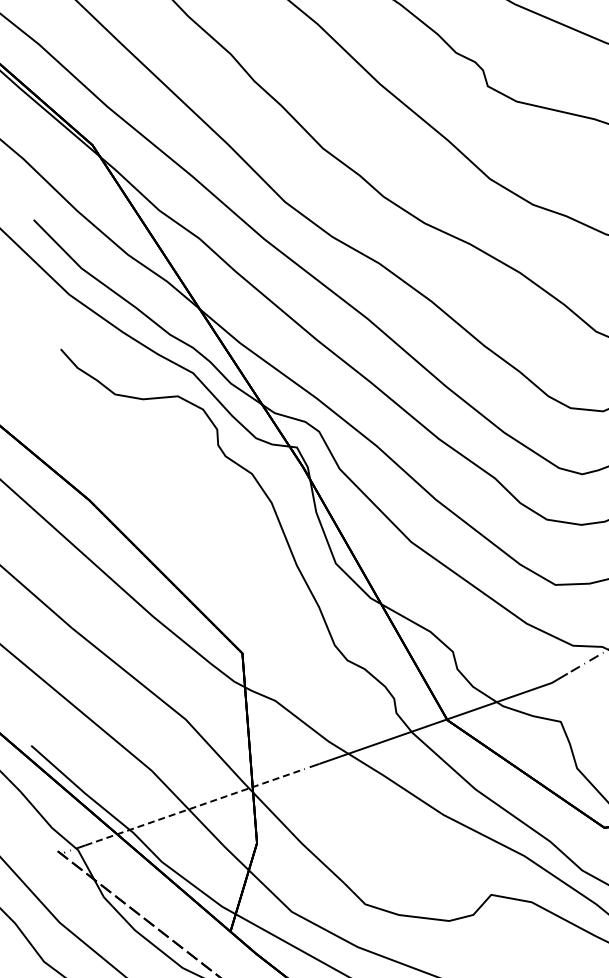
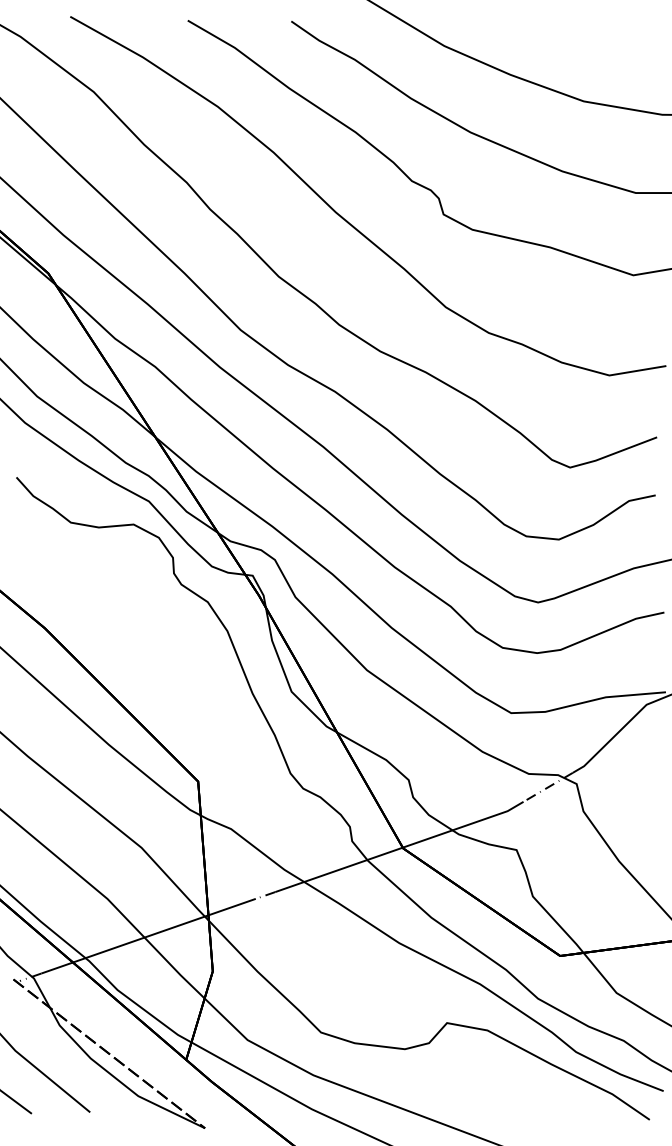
line: (192, 808) -> (148, 936), dashed -> solid

